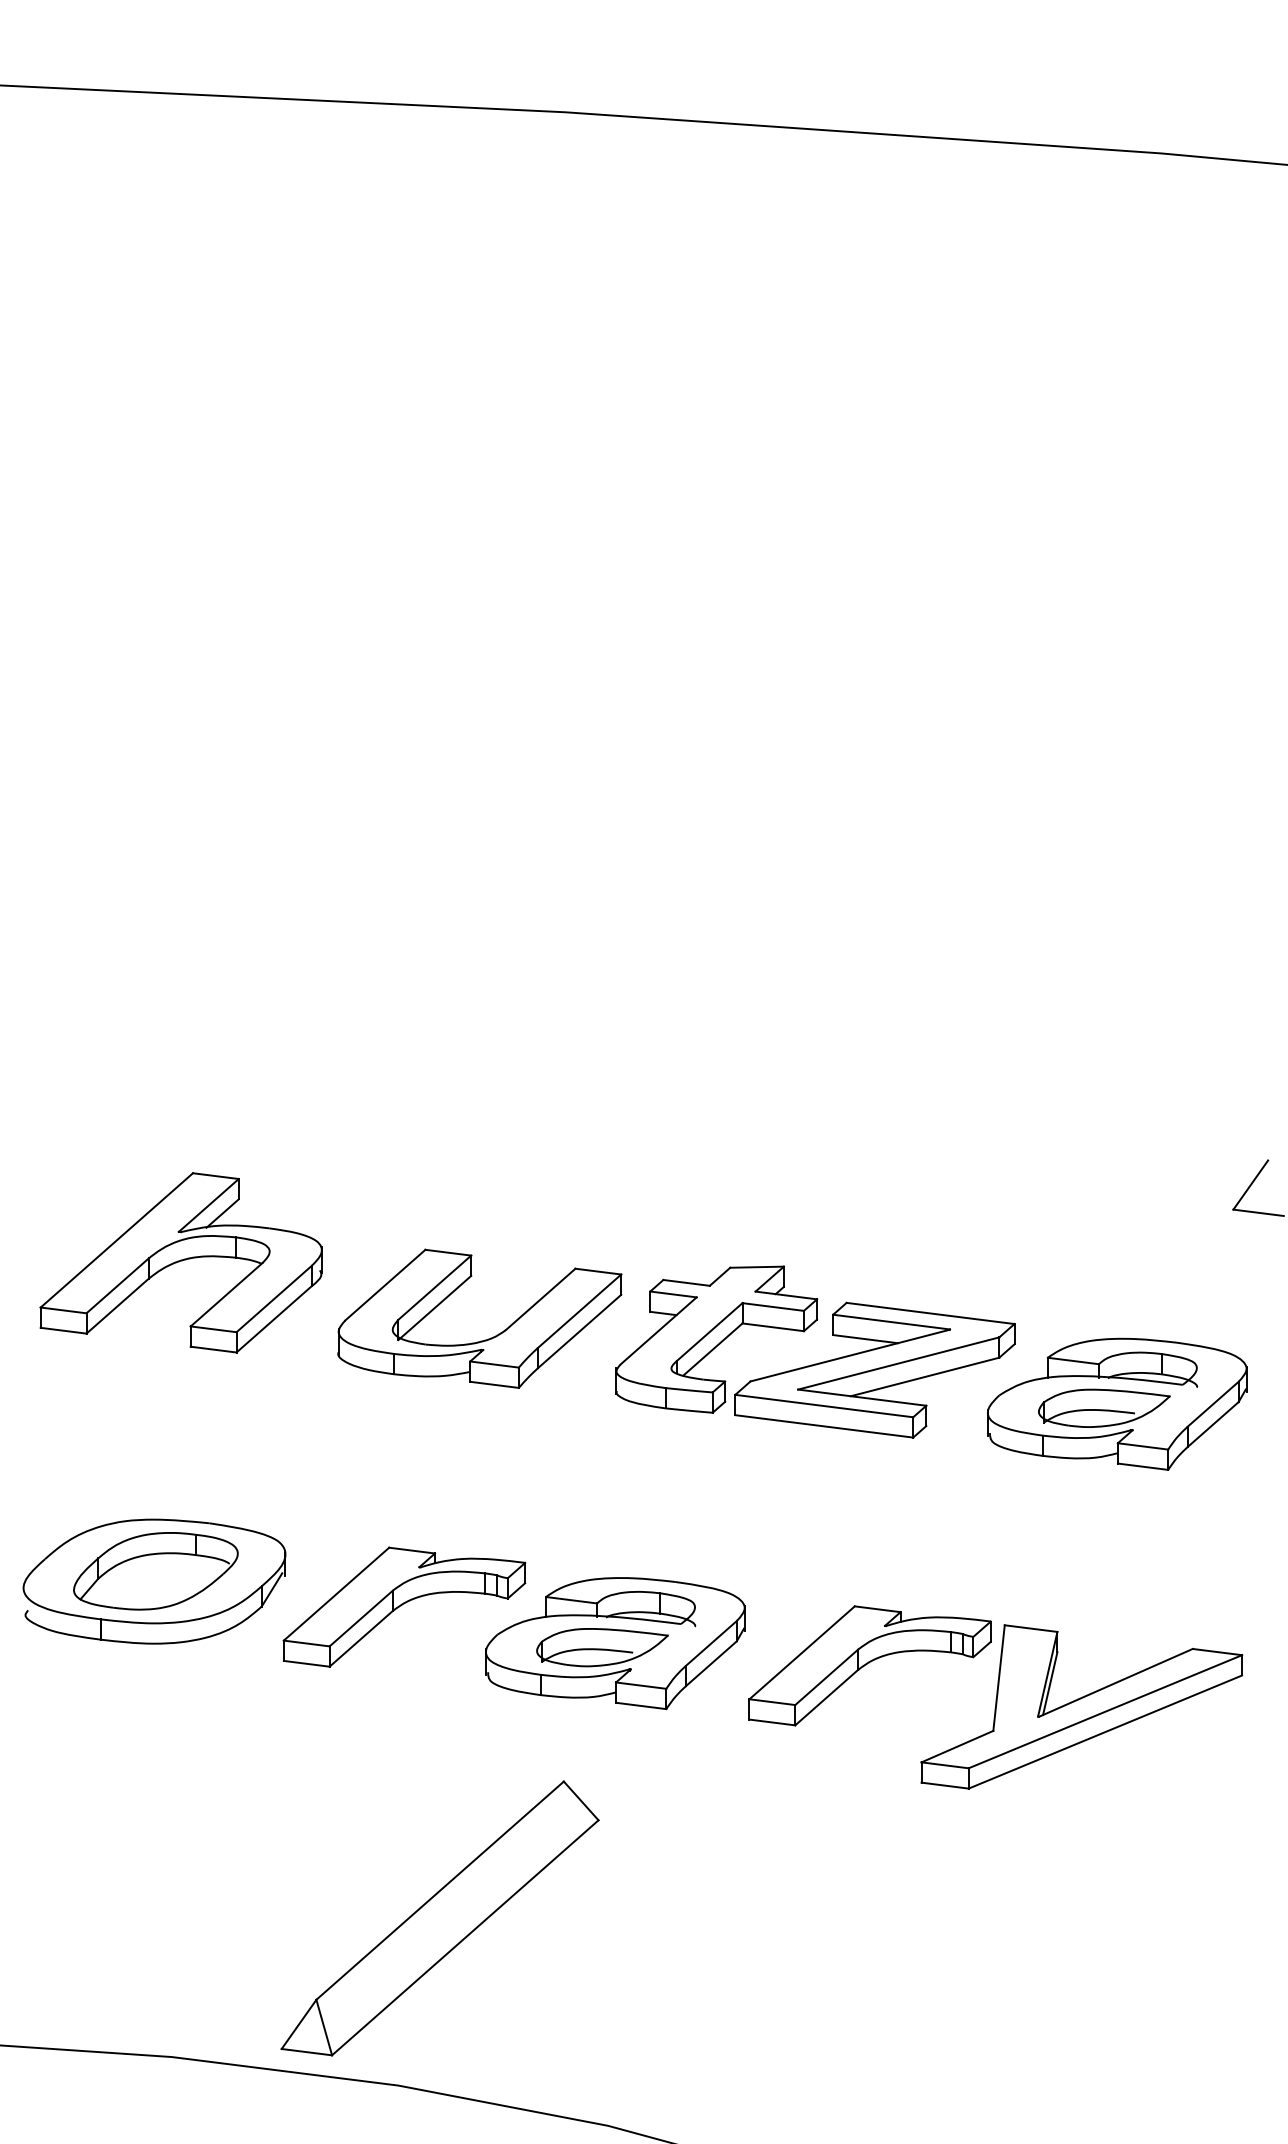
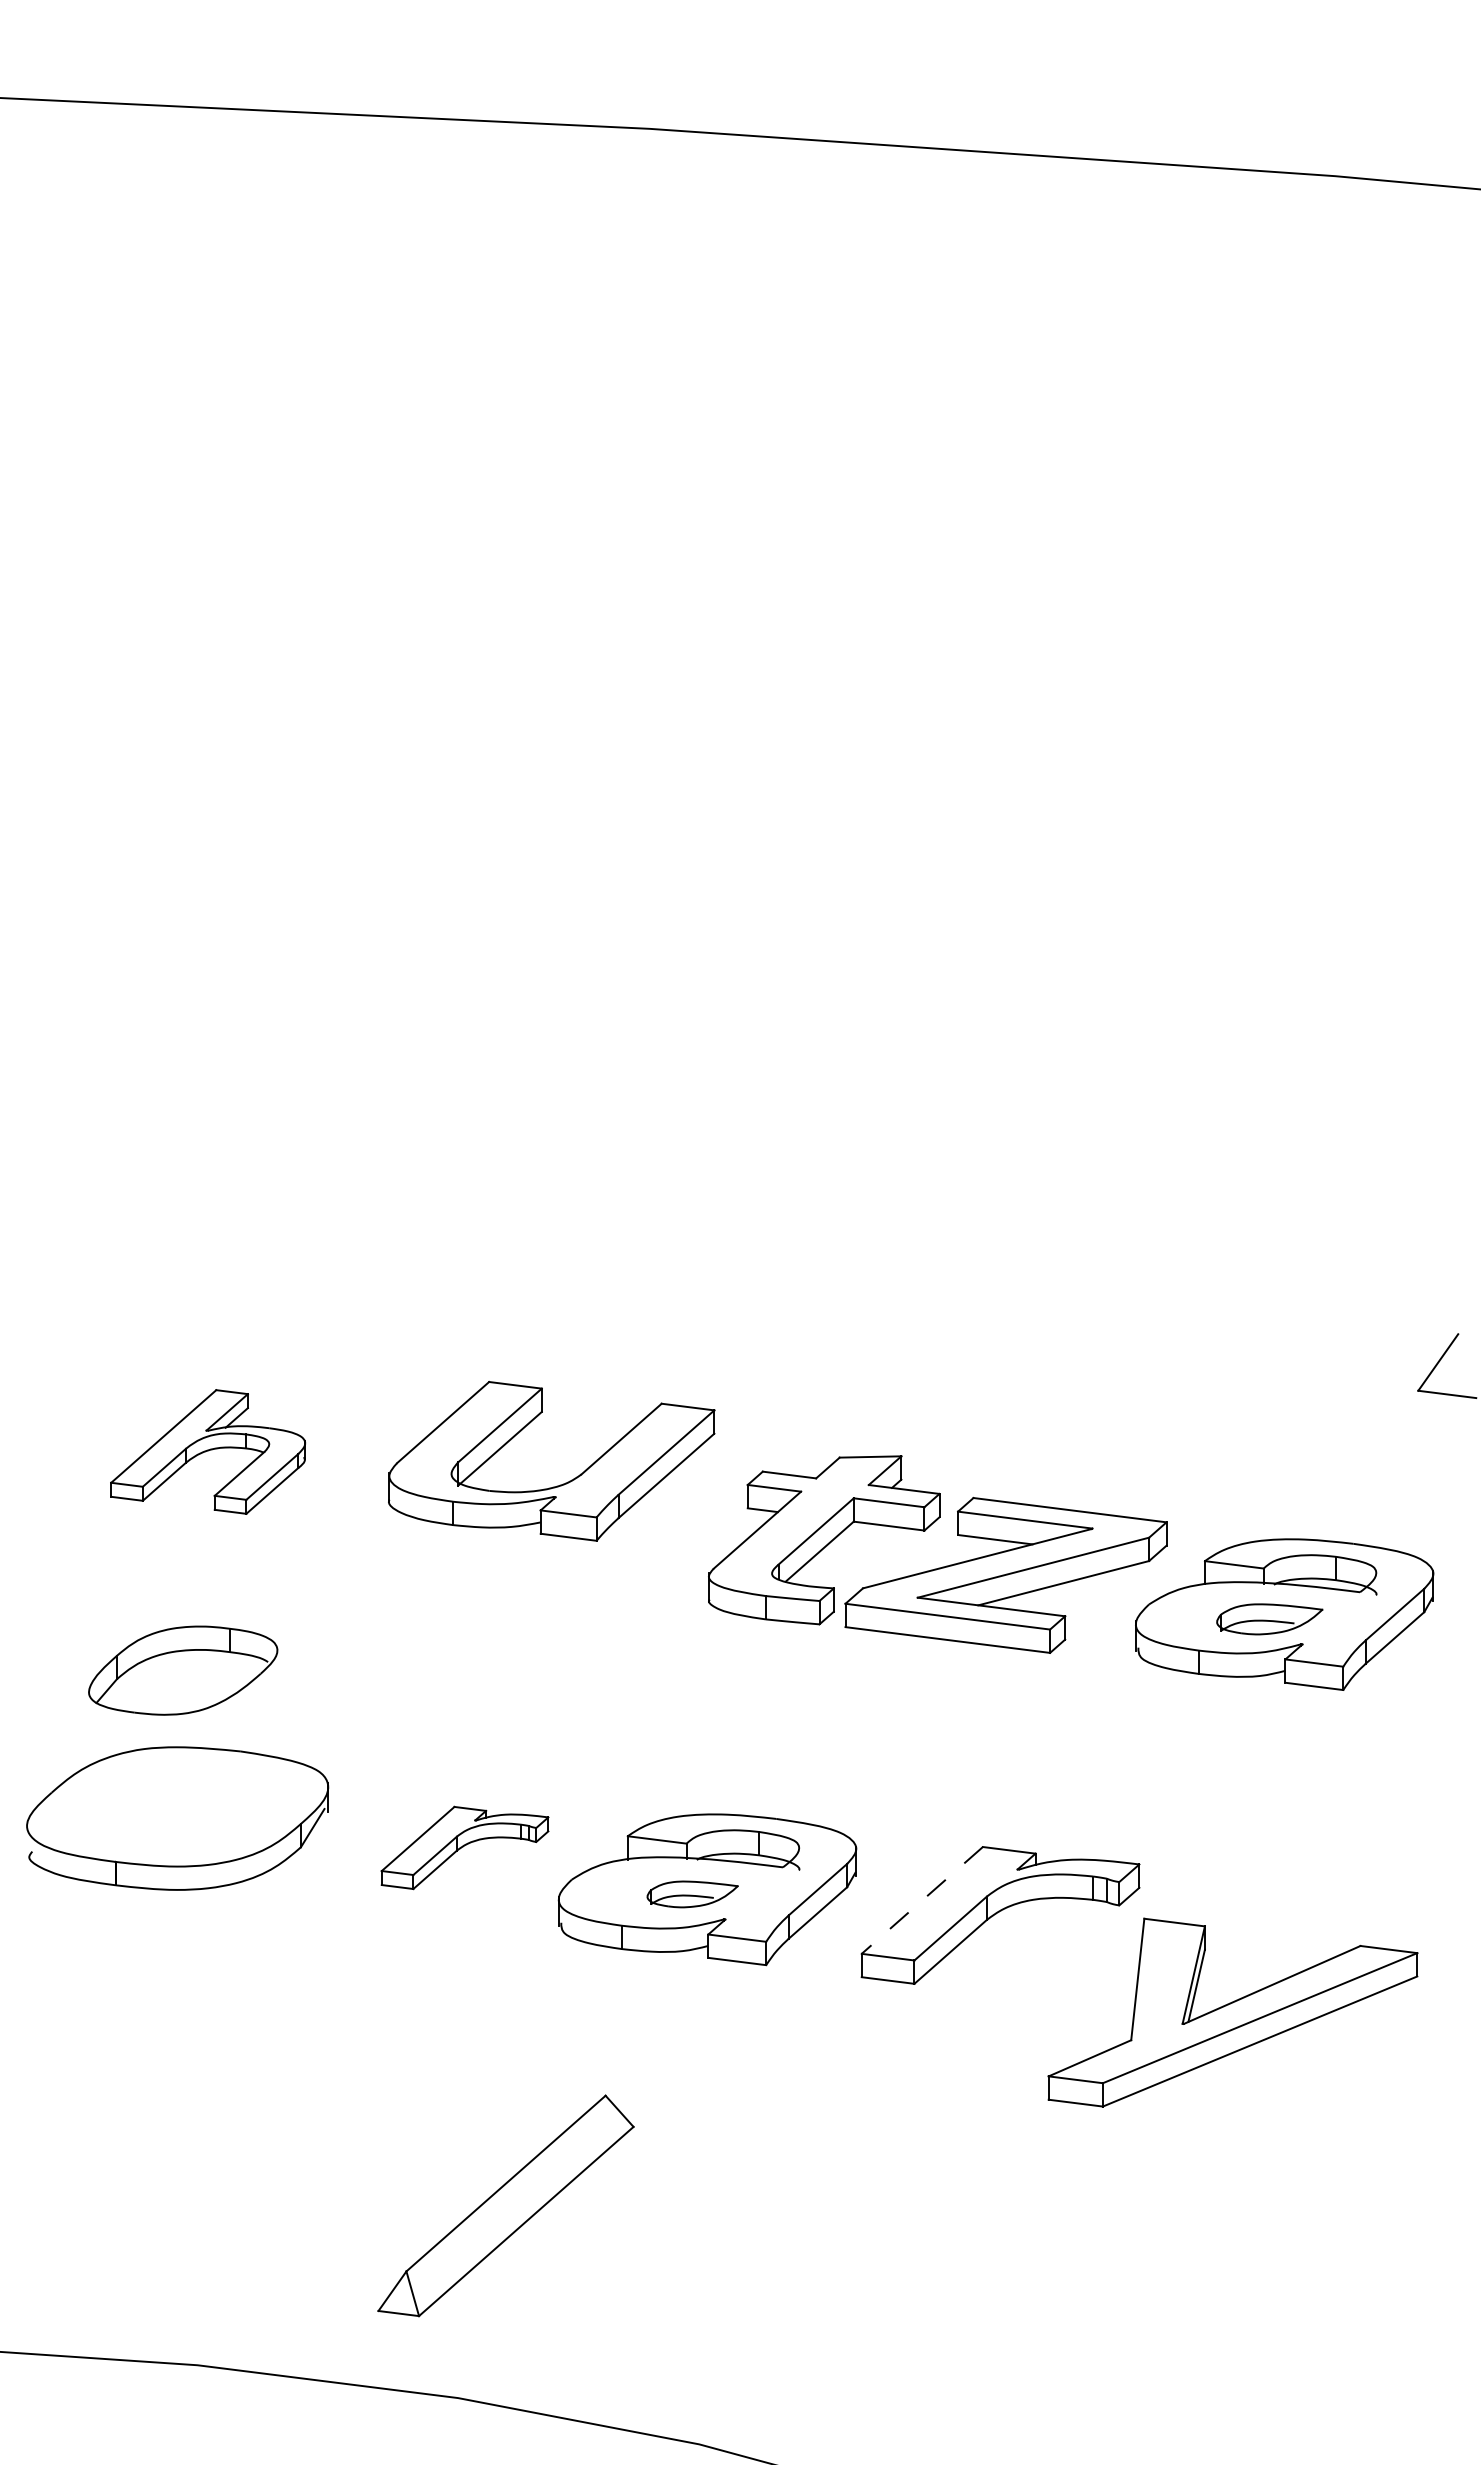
part: (180, 1262) -> (207, 1451), size x0.6
part: (487, 1338) -> (560, 1484), moved
part: (1104, 1408) -> (1269, 1619), size x0.7
part: (156, 1571) -> (183, 1670), moved
part: (403, 1606) -> (464, 1847), size x0.6
part: (602, 1647) -> (692, 1894), size x0.6
line: (802, 1652) -> (922, 1900), solid -> dashed
part: (1081, 1706) -> (1232, 2012), moved
part: (439, 1918) -> (505, 2205), size x0.7

